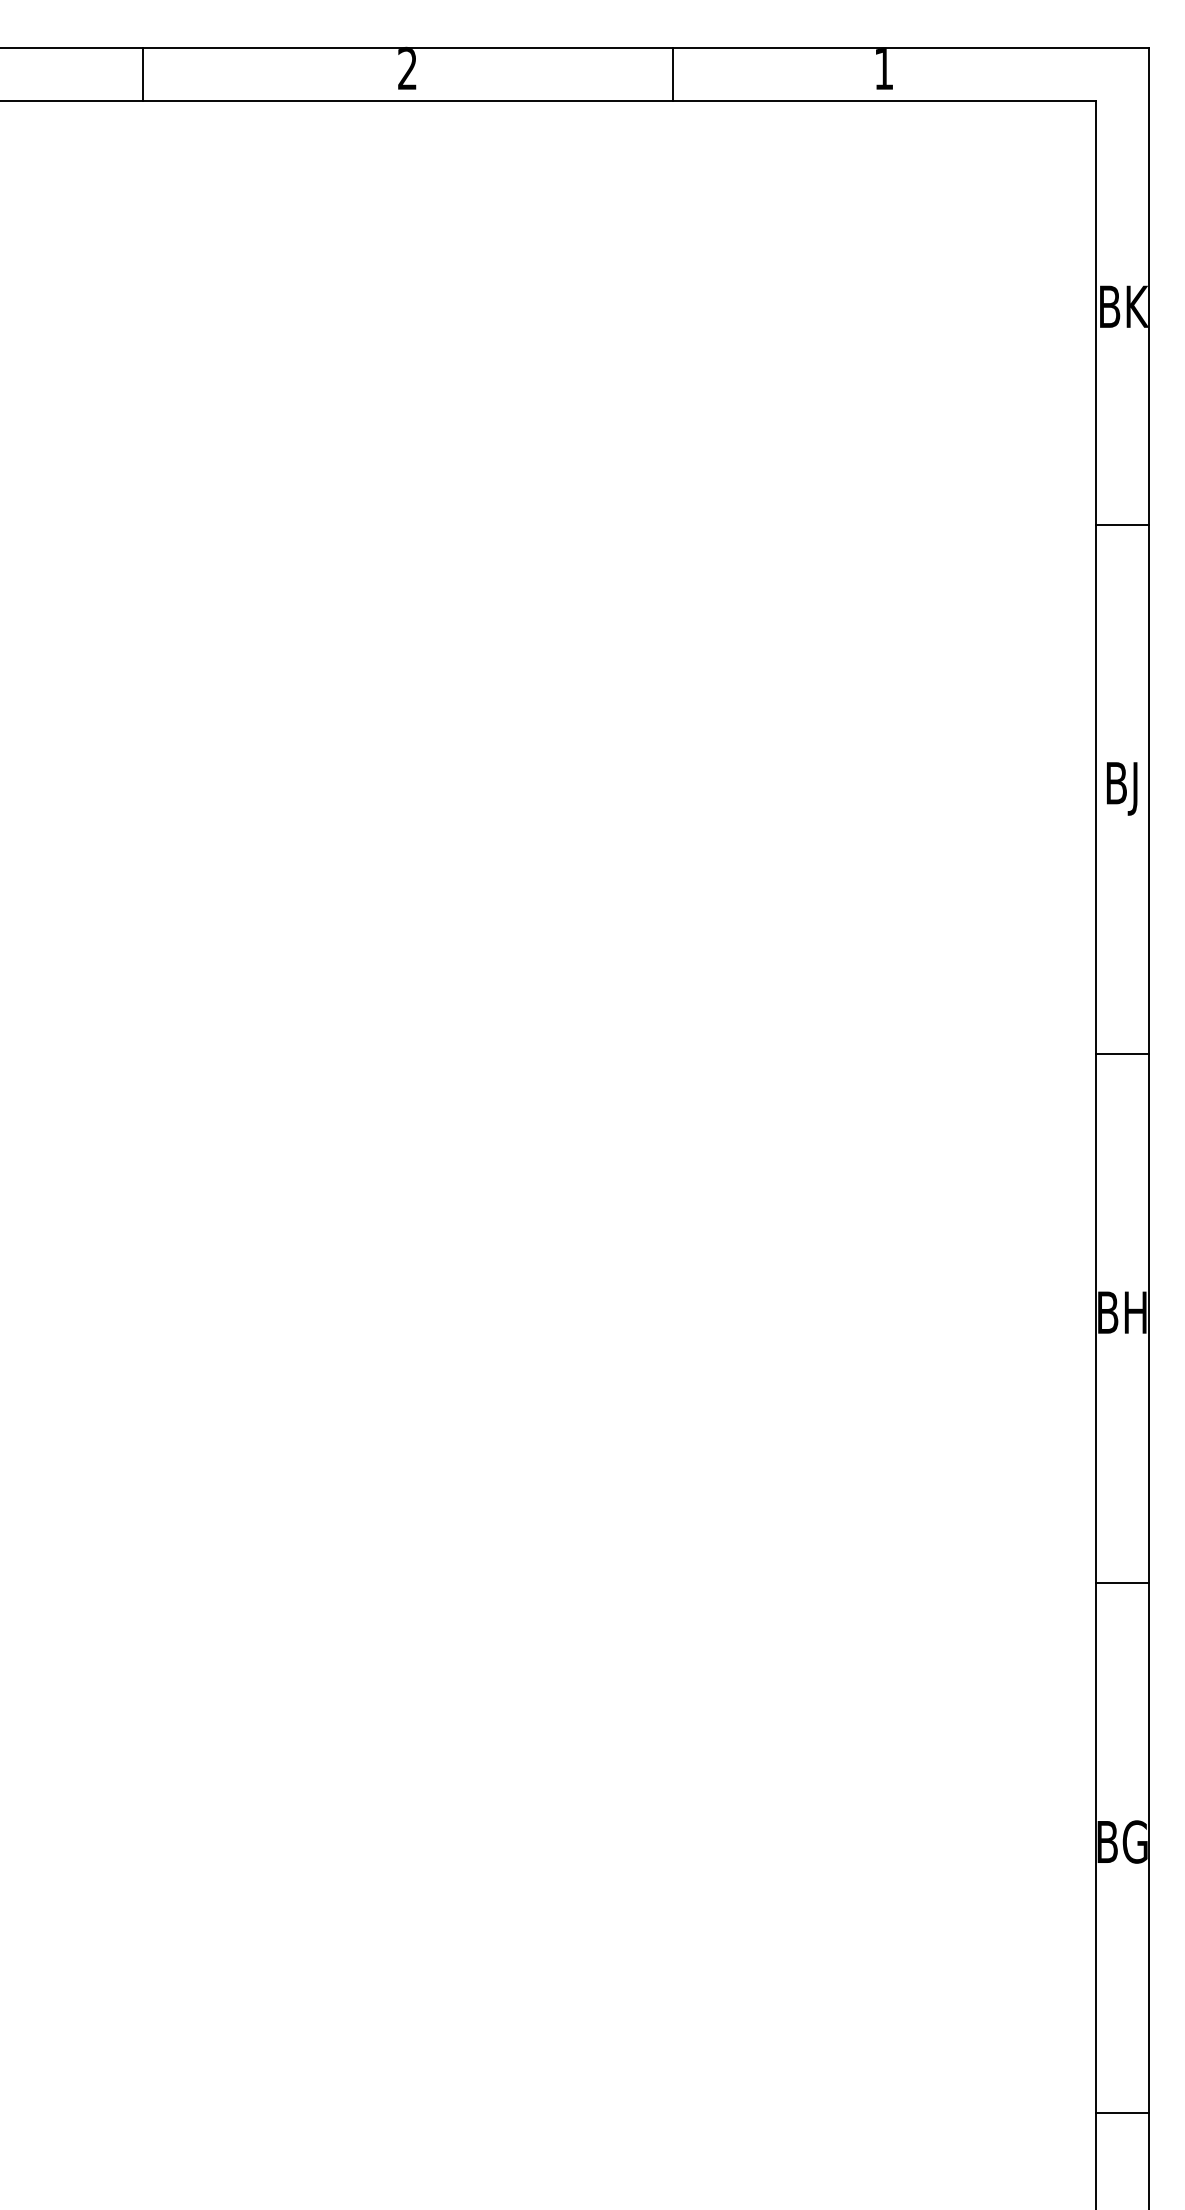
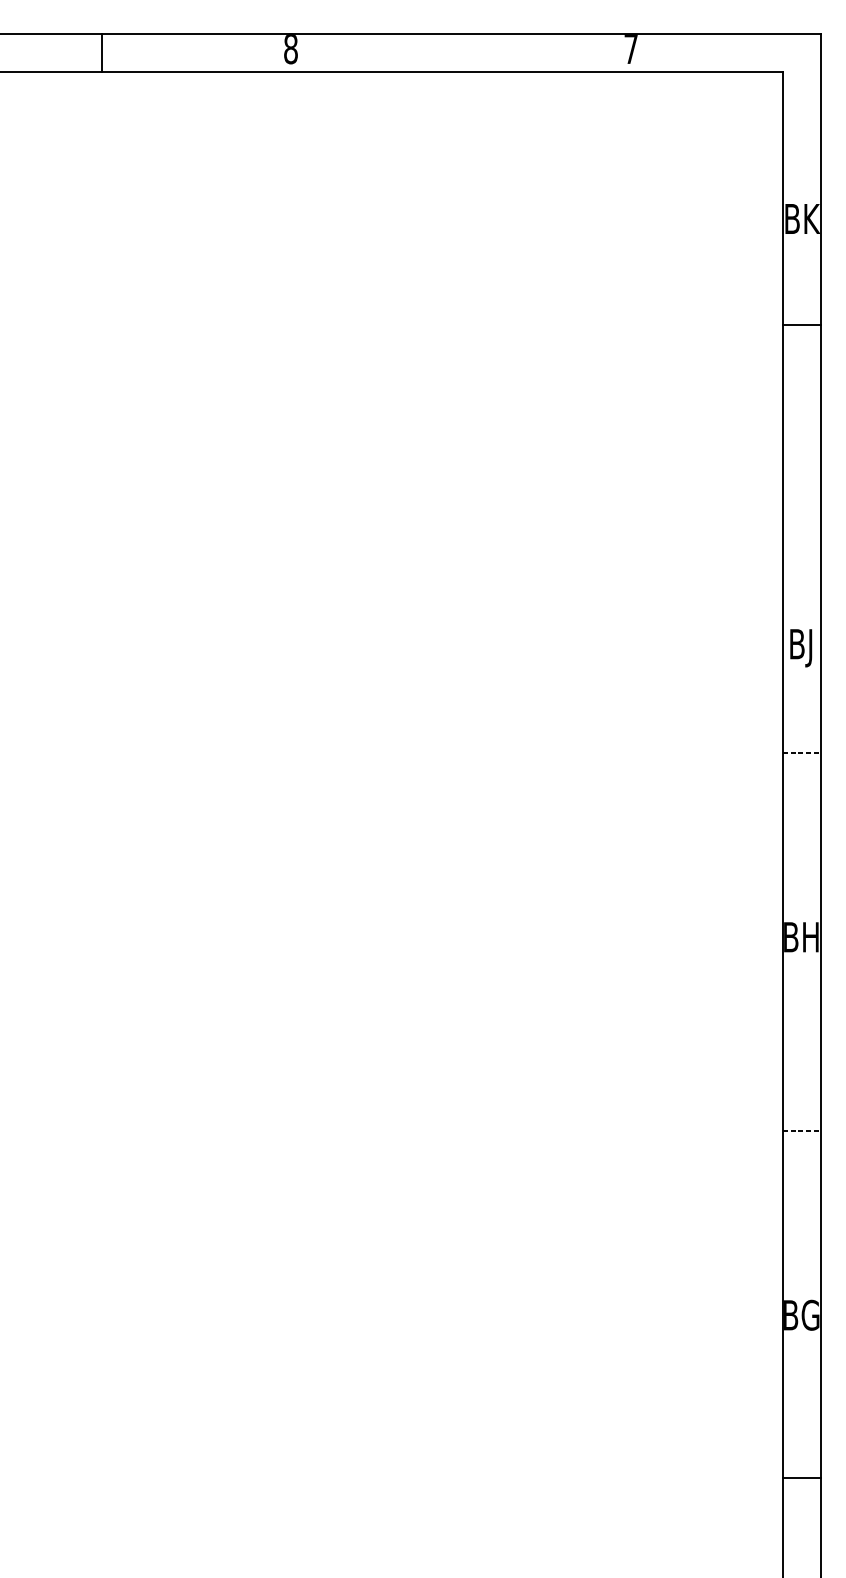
text: (407, 68) -> (290, 48), 2 -> 8
text: (884, 69) -> (631, 49), 1 -> 7
line: (672, 74) -> (480, 53), removed
line: (1122, 524) -> (801, 325), moved
text: (1122, 788) -> (801, 647), moved
line: (1123, 1054) -> (802, 752), solid -> dashed
line: (1123, 1583) -> (802, 1130), solid -> dashed
line: (1122, 2112) -> (801, 1477), moved

